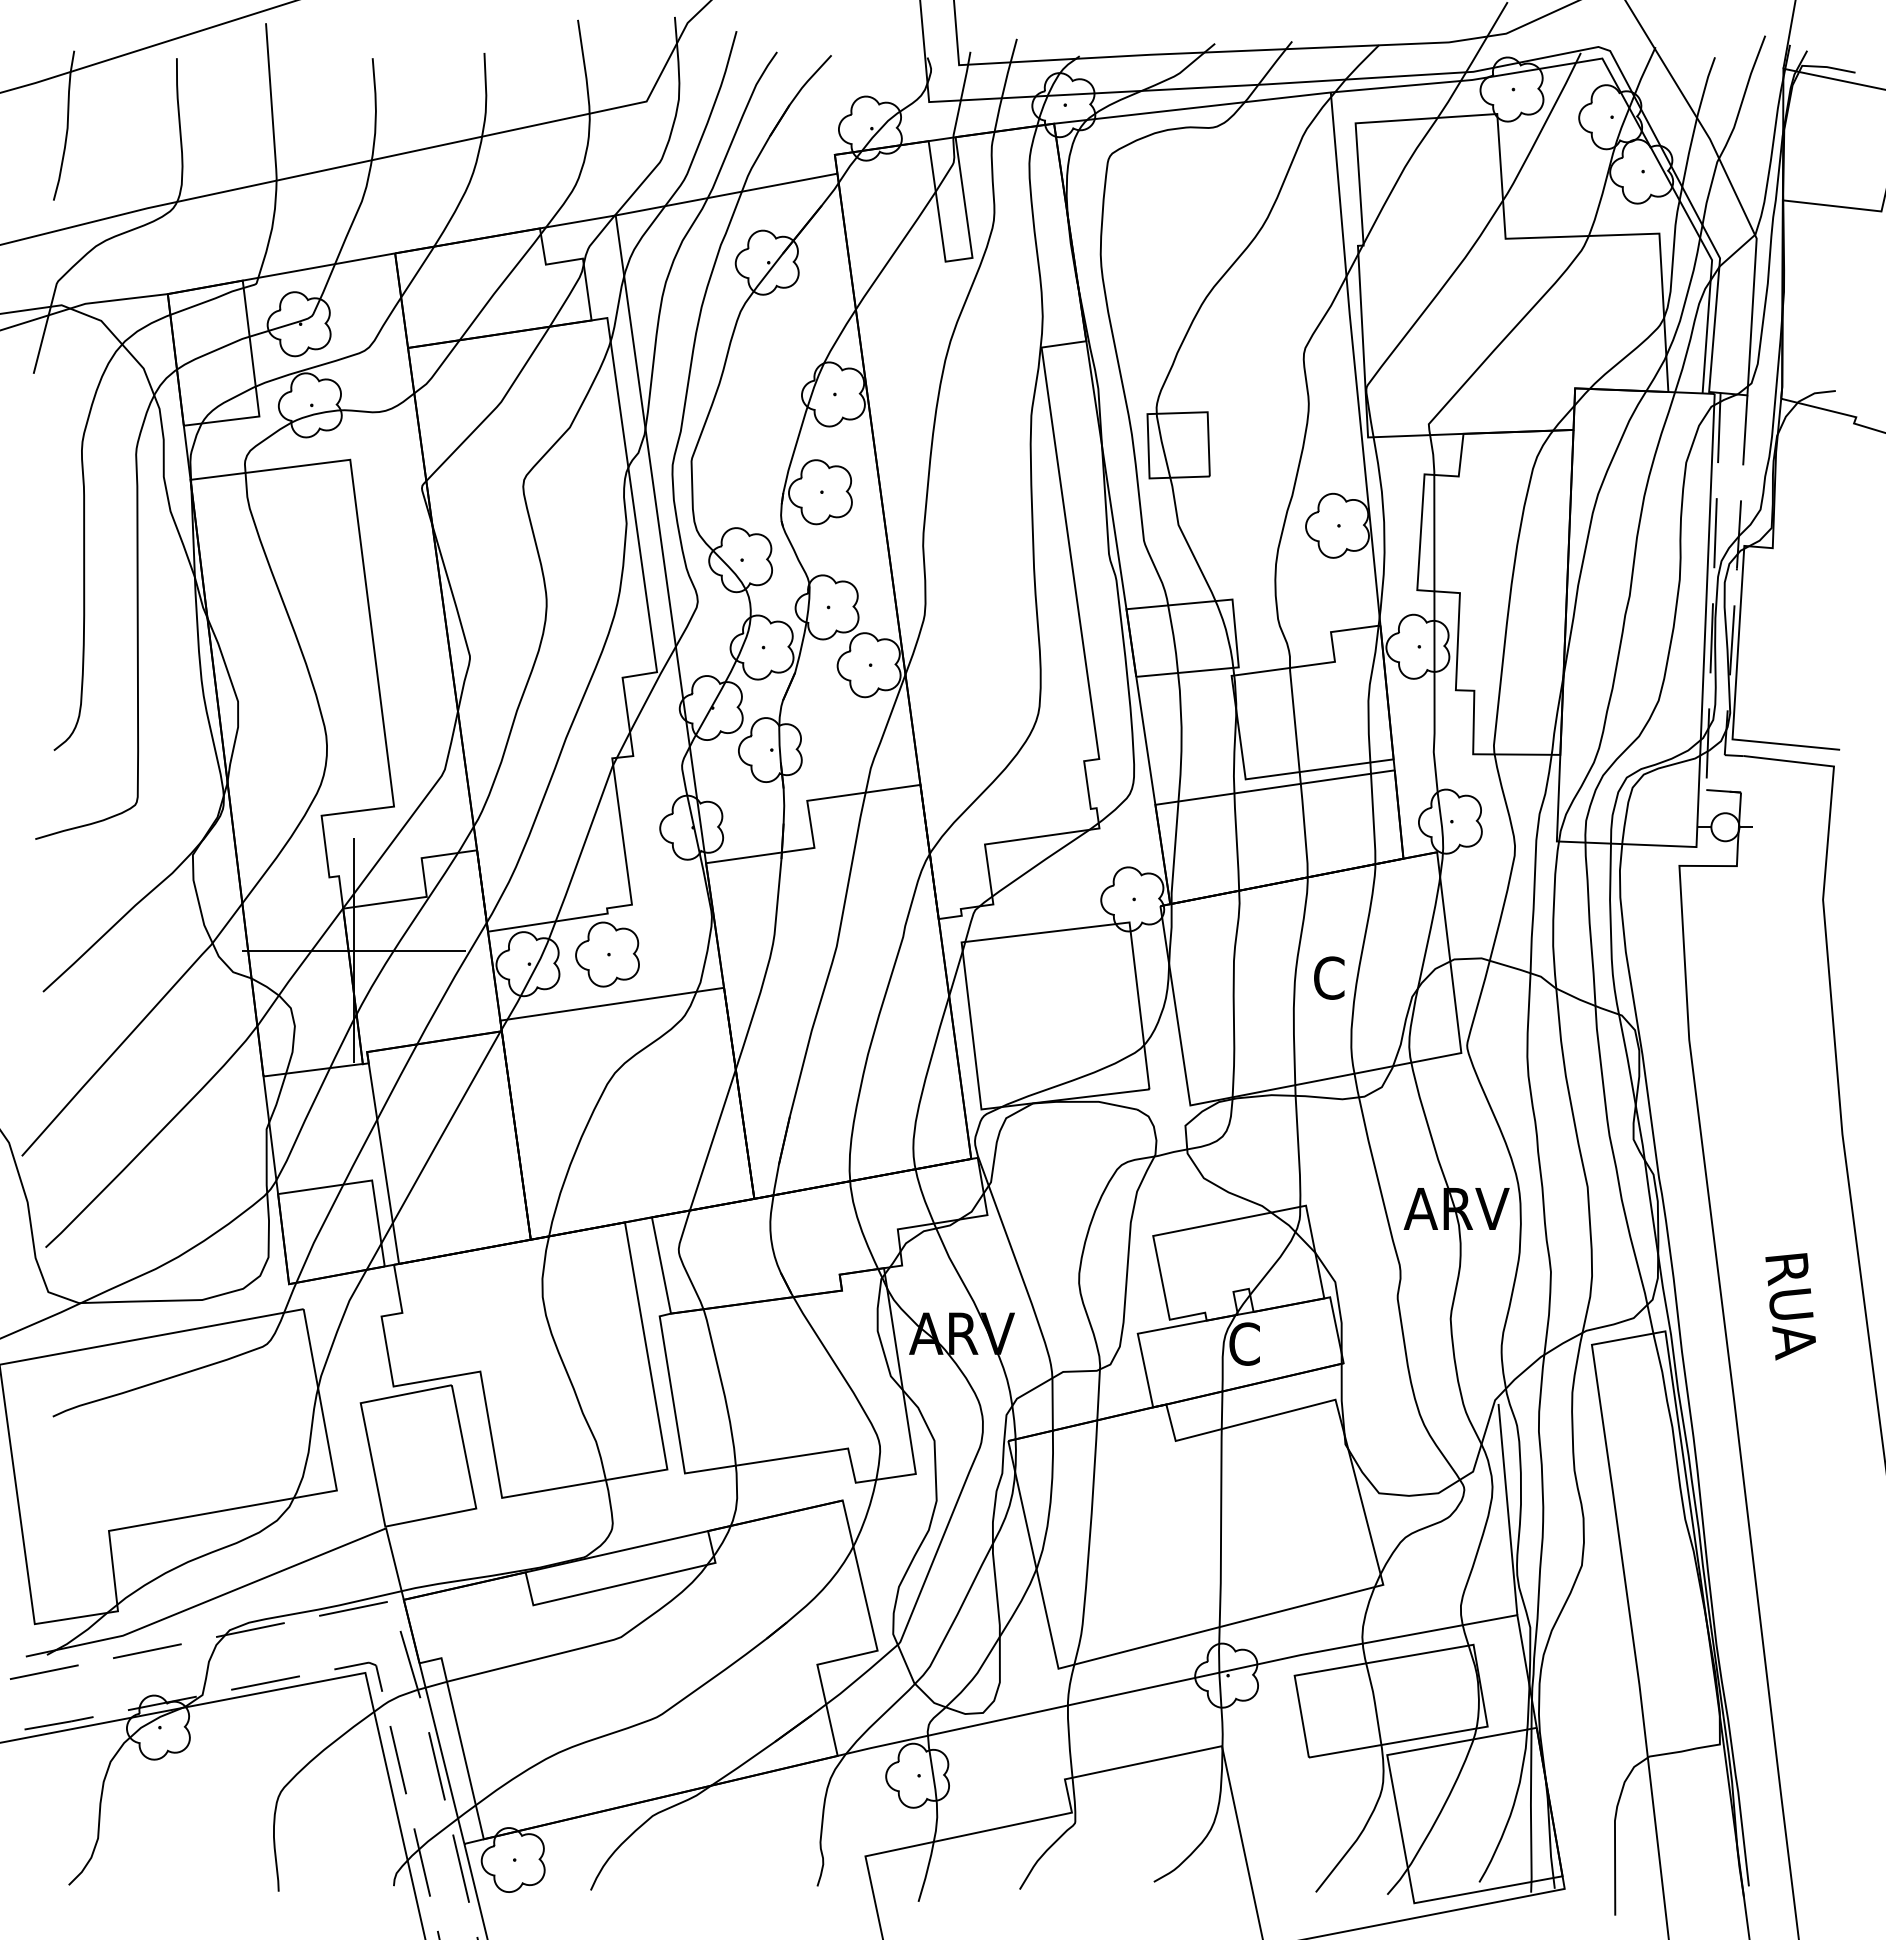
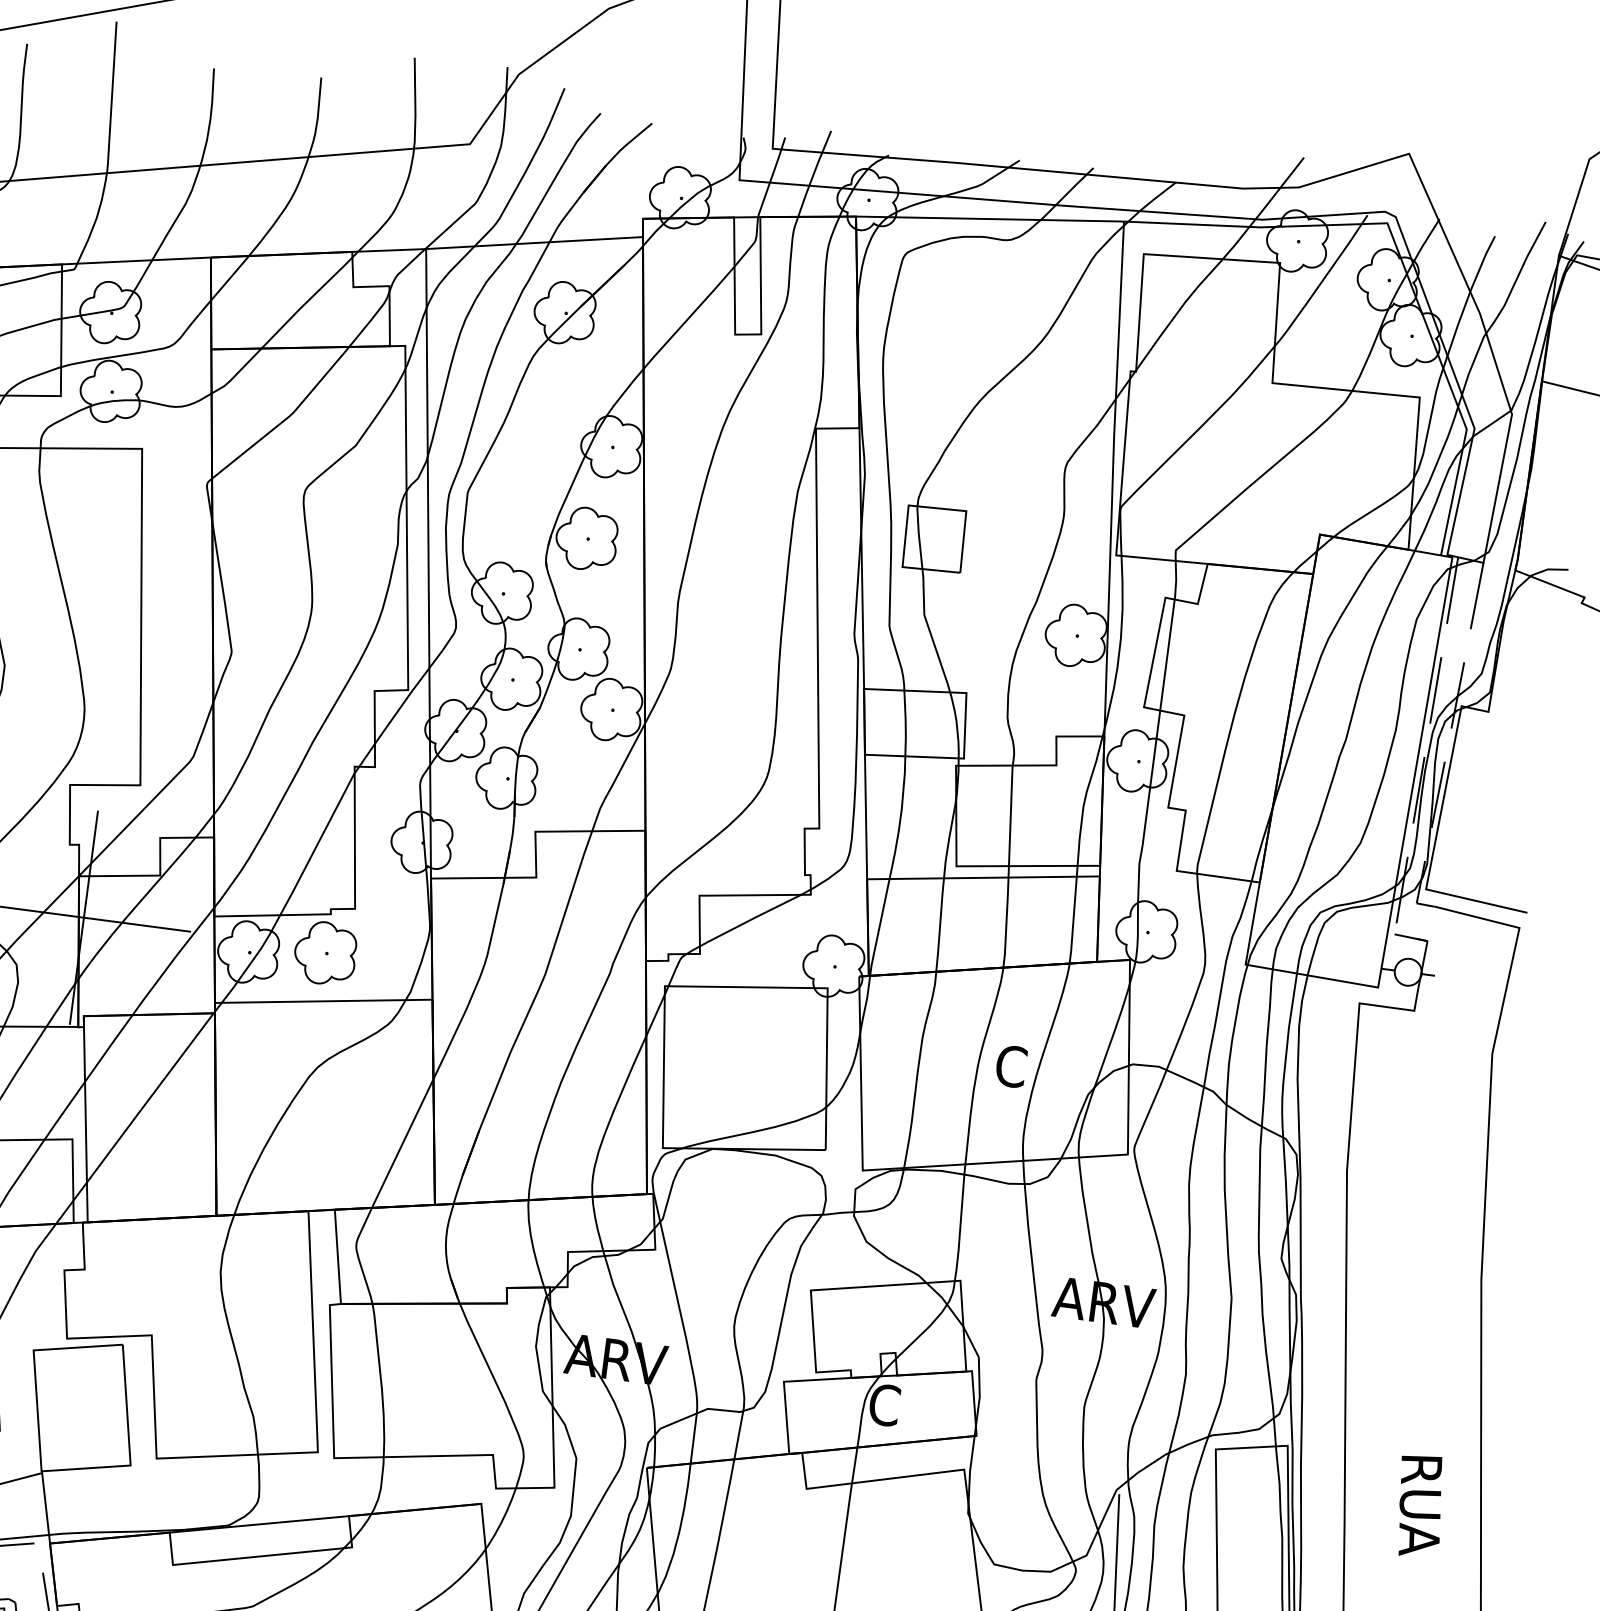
text: (1790, 1306) -> (1419, 1506), moved

